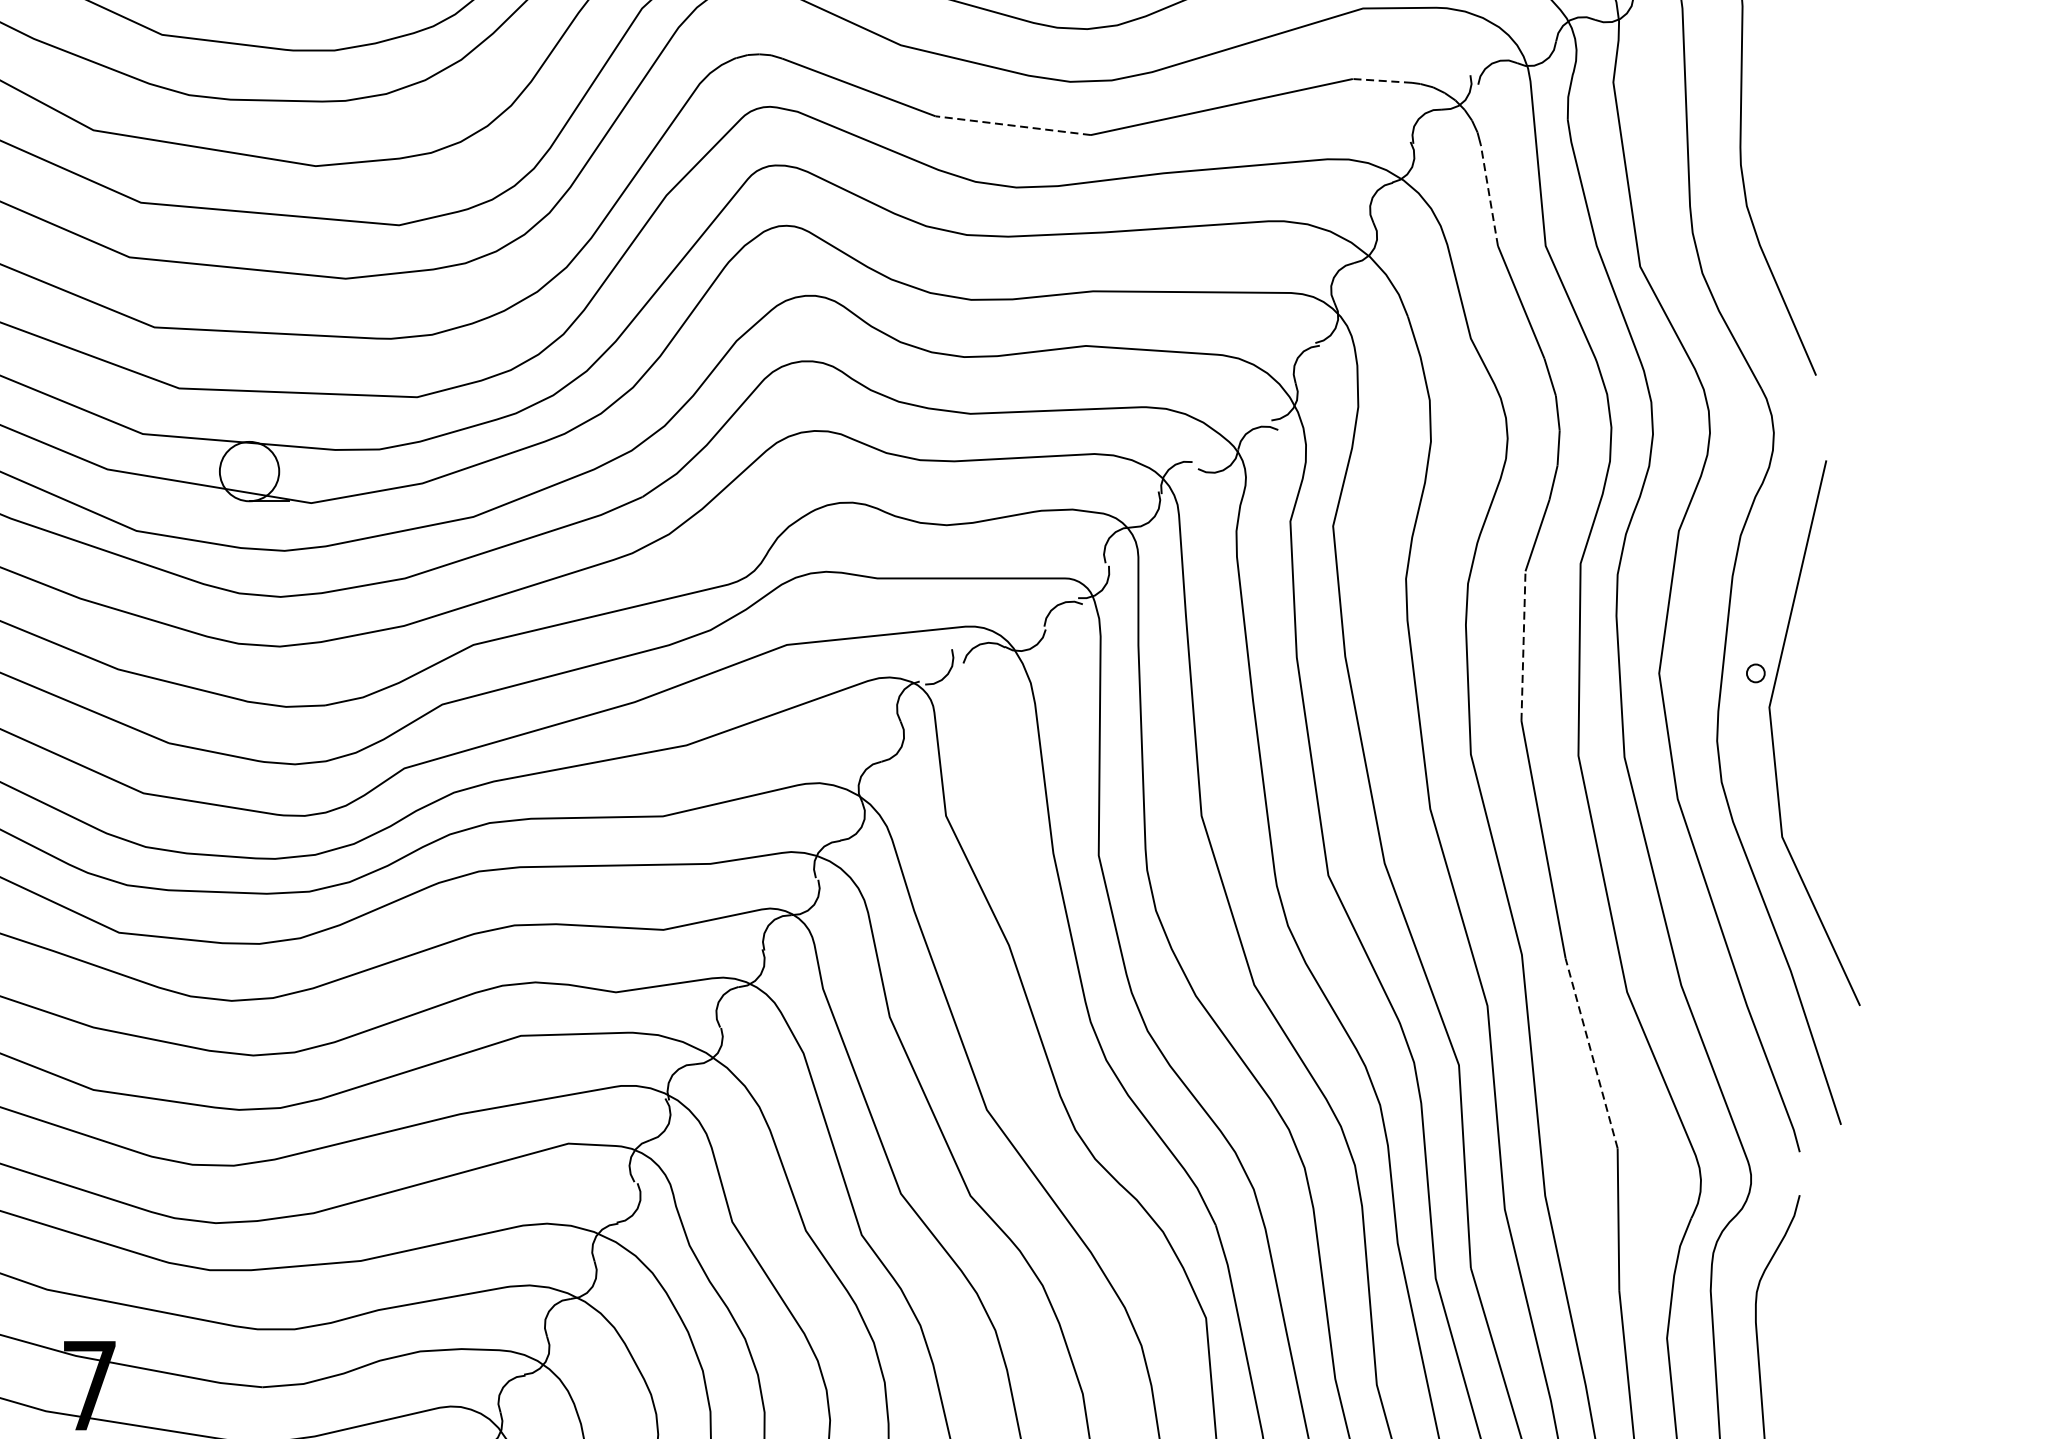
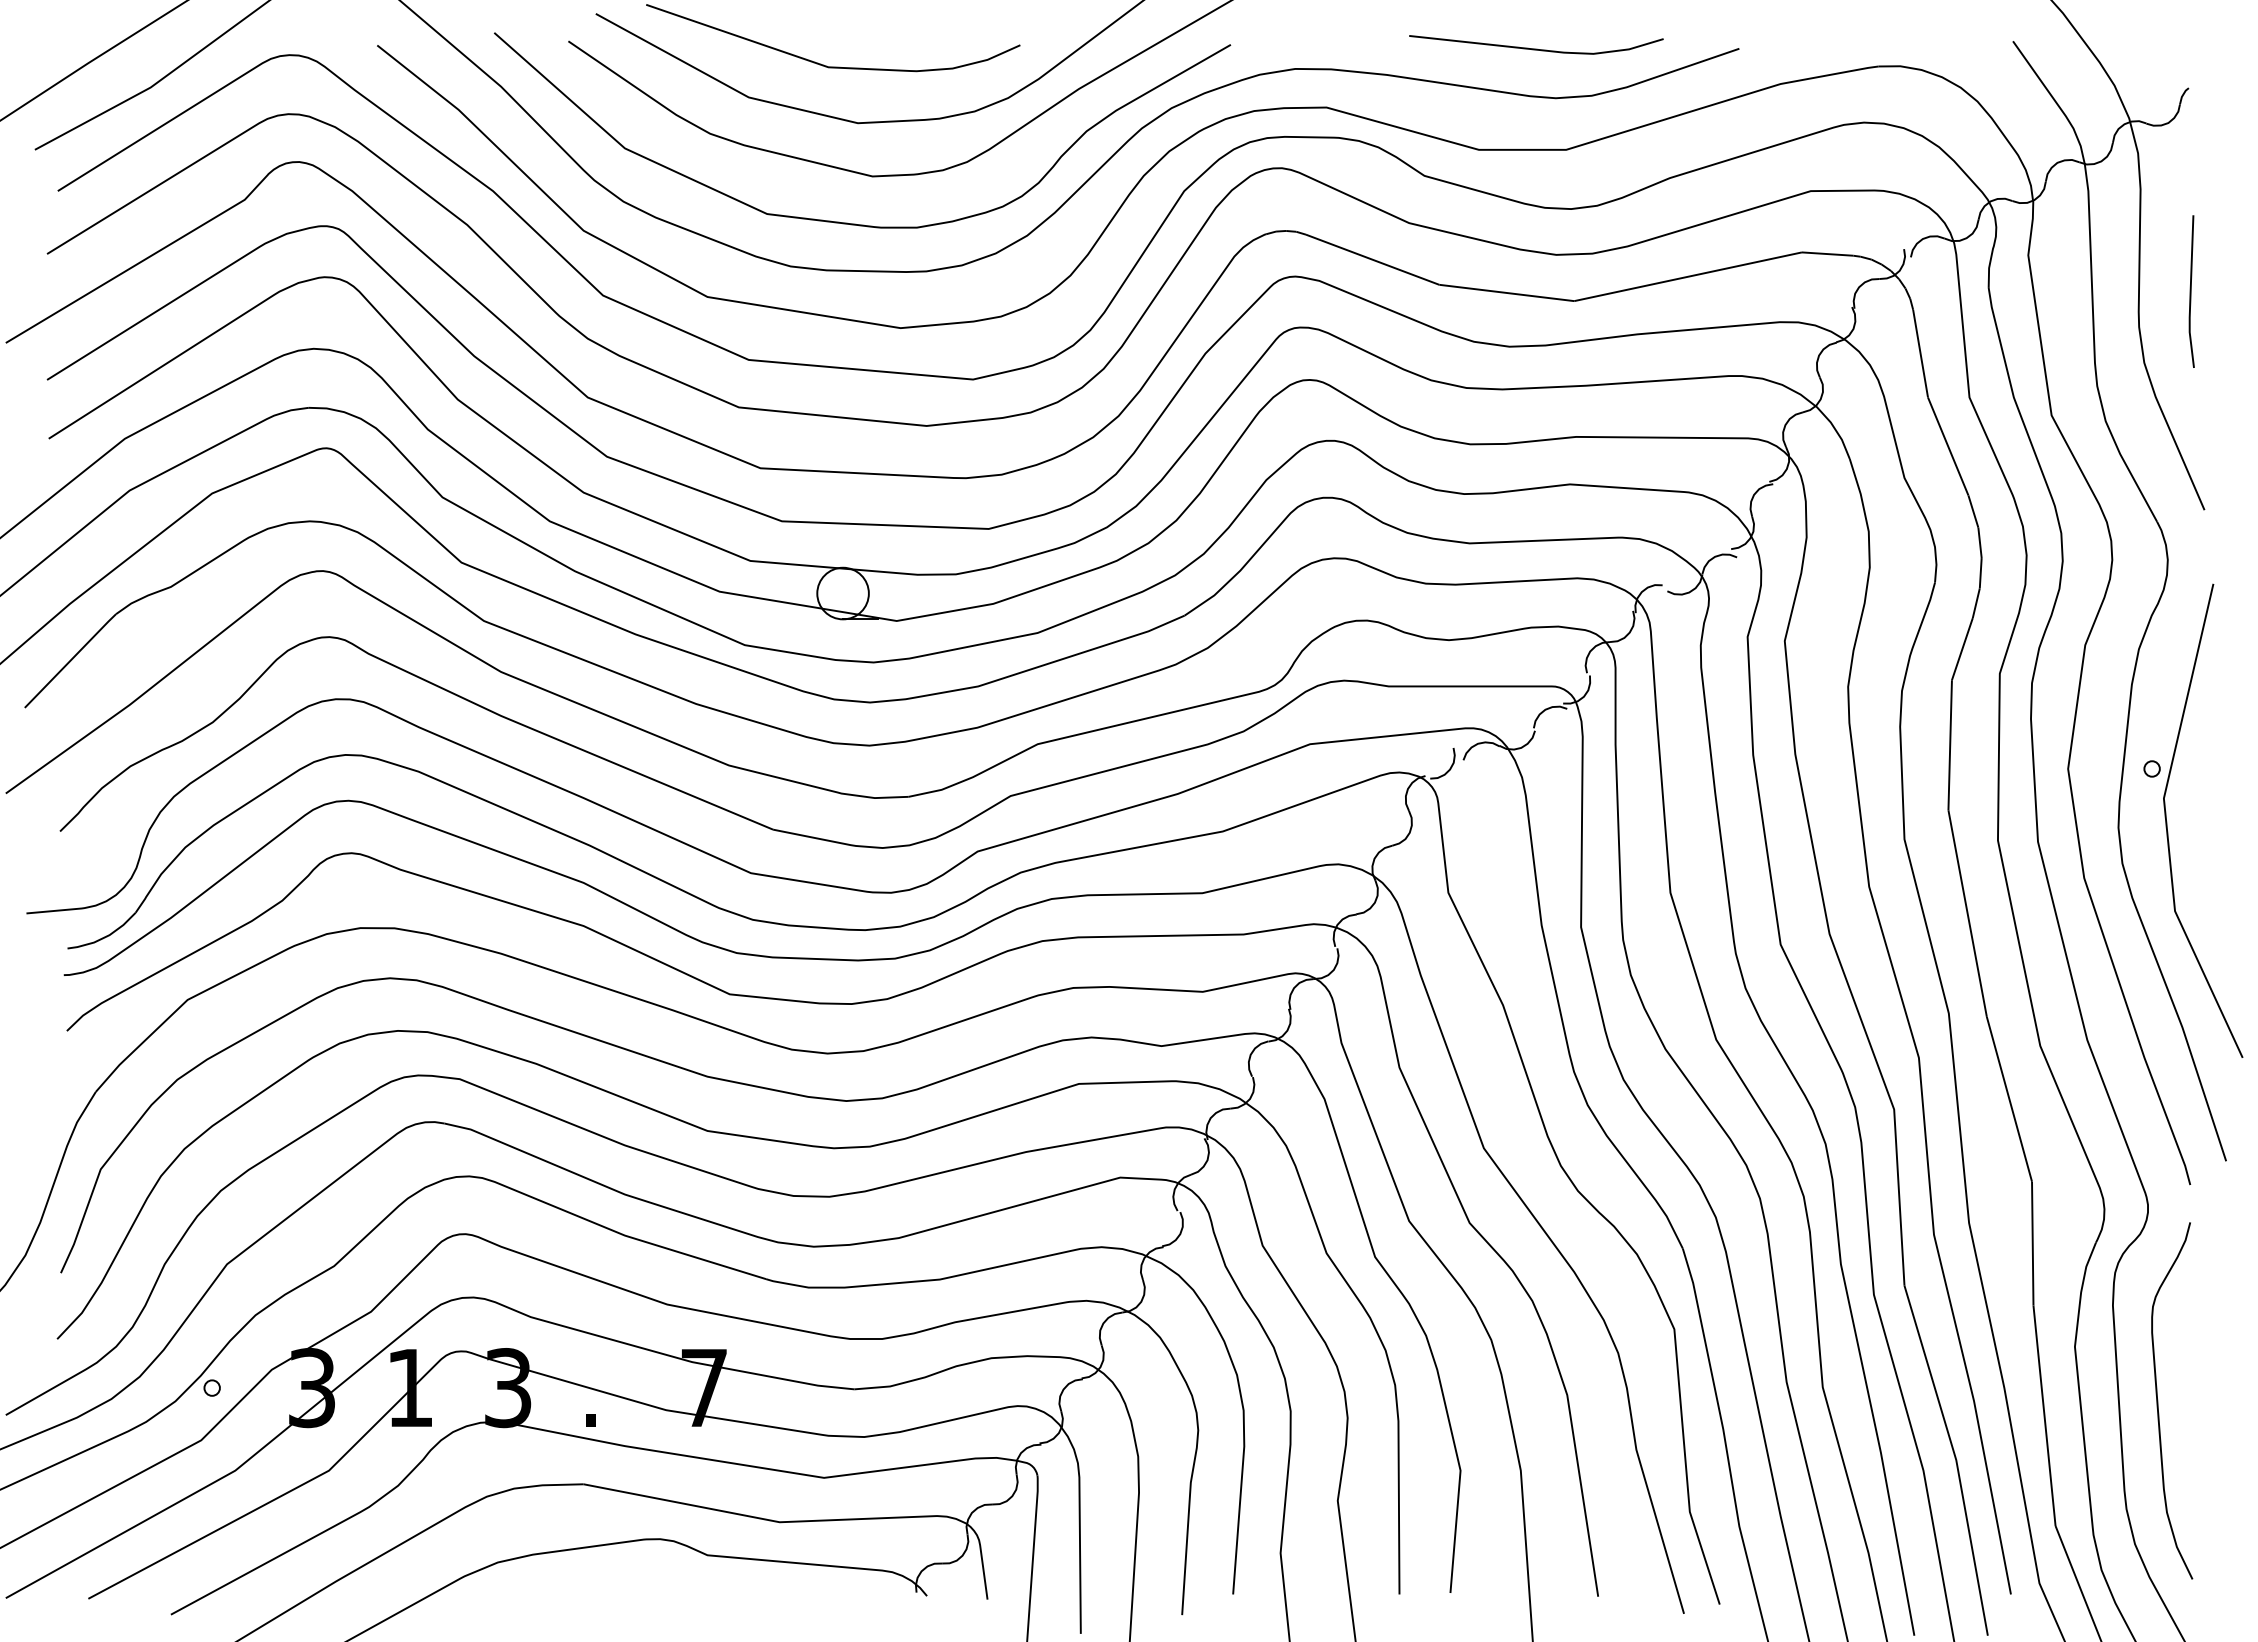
line: (1382, 81) -> (1827, 254), dashed -> solid
line: (1801, 123) -> (2191, 291), added
line: (1012, 125) -> (1506, 292), dashed -> solid
line: (1489, 195) -> (1920, 353), dashed -> solid
line: (1523, 645) -> (1950, 744), dashed -> solid
line: (1591, 1052) -> (2009, 1098), dashed -> solid

